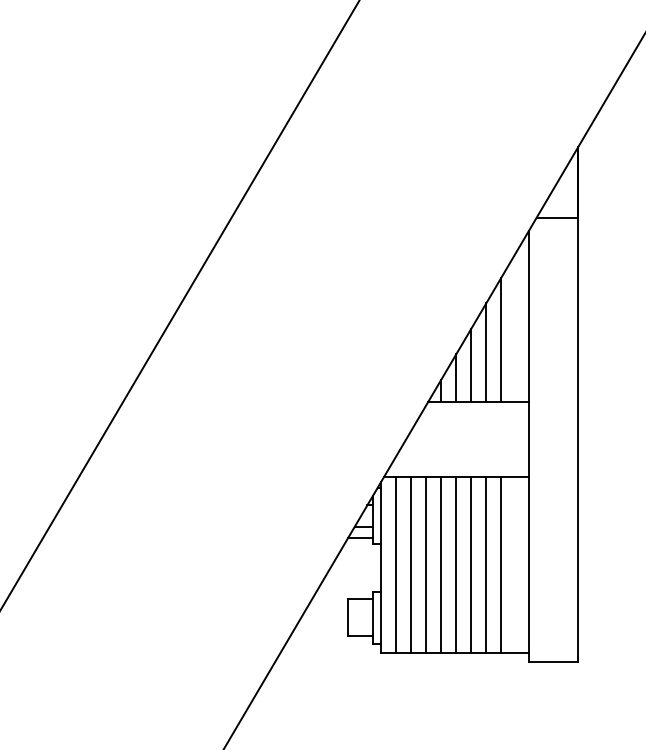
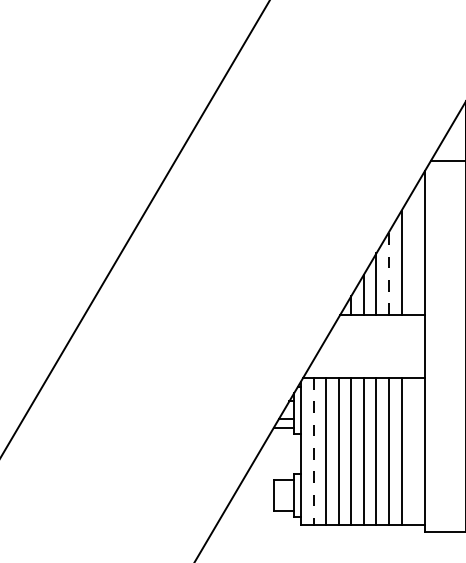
line: (486, 352) -> (389, 273), solid -> dashed
line: (396, 565) -> (313, 451), solid -> dashed

